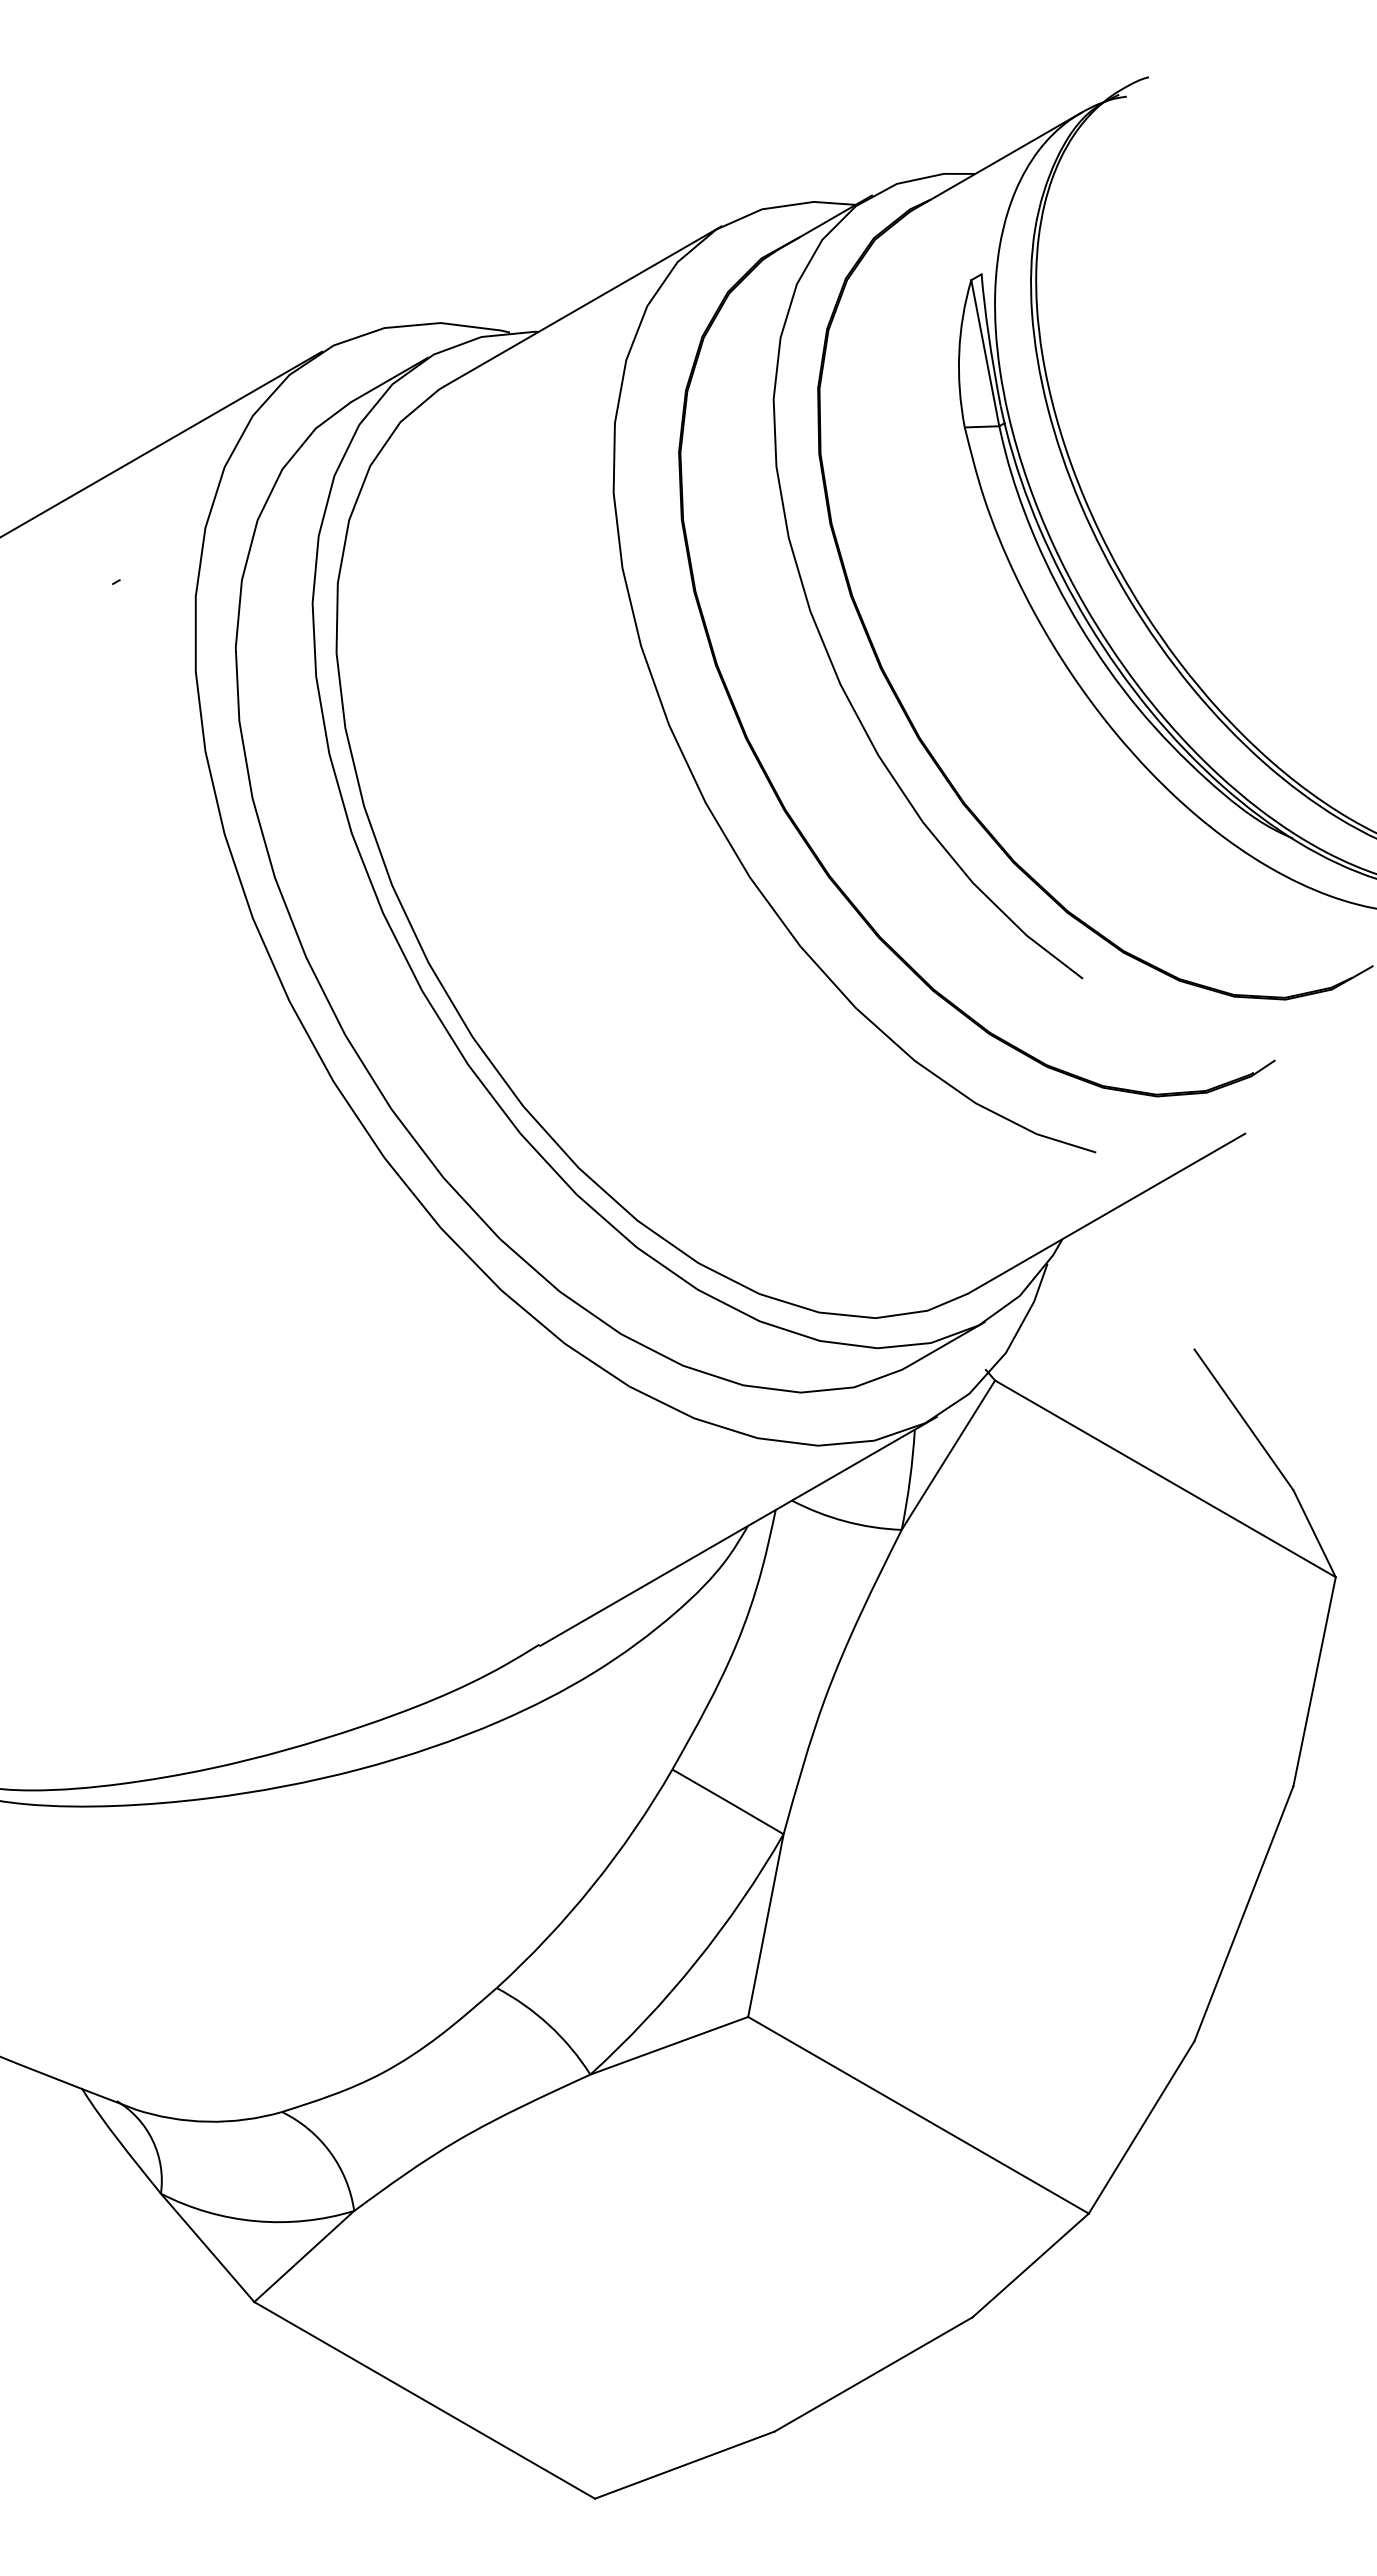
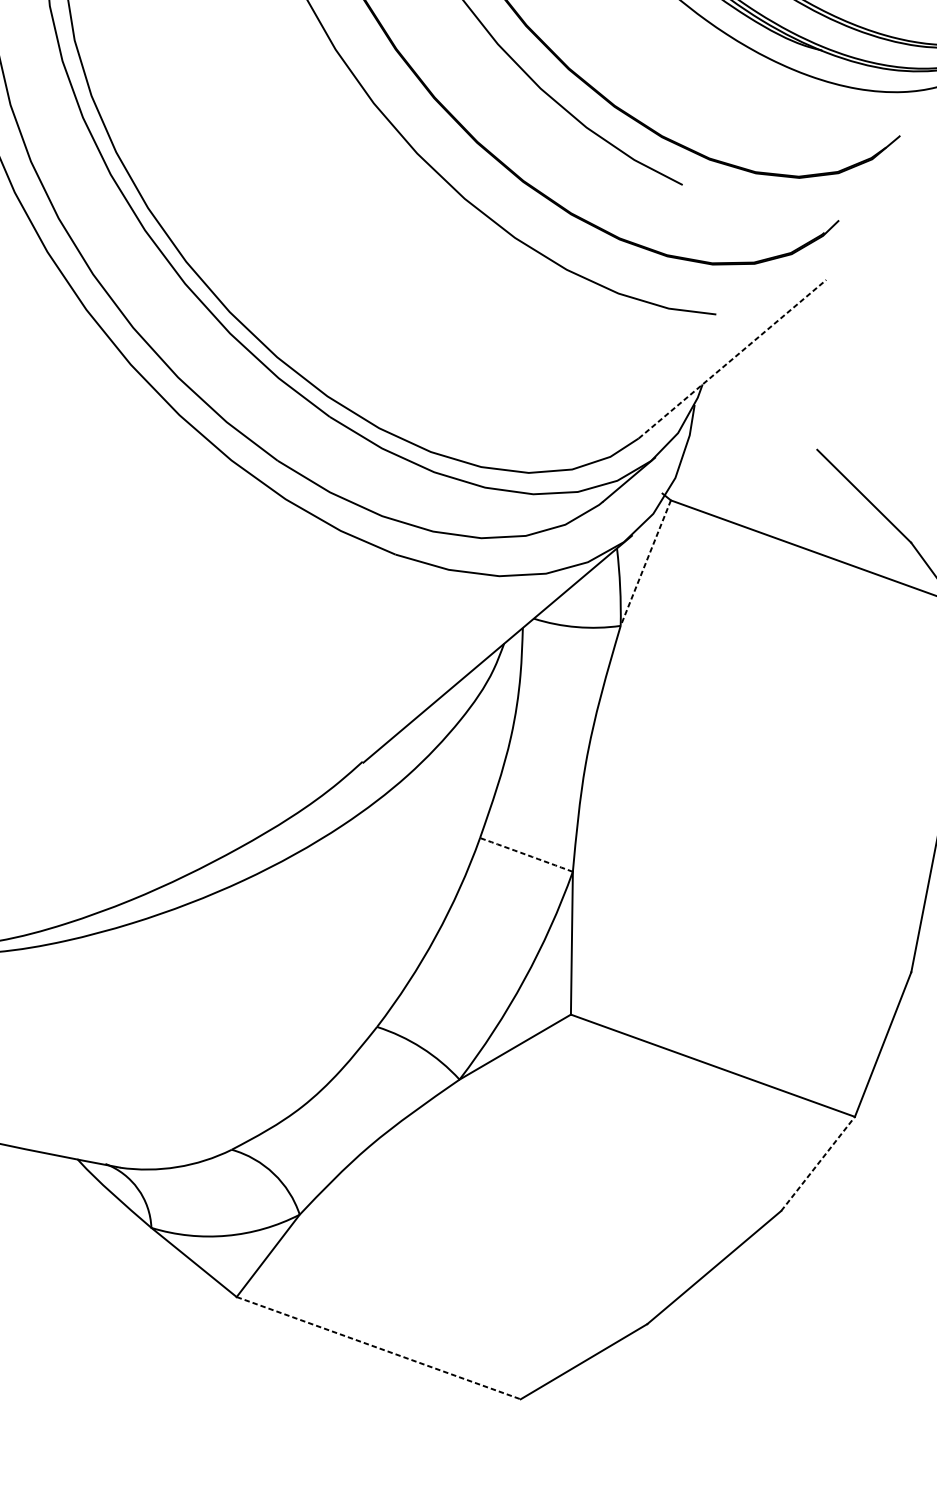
line: (1106, 1213) -> (732, 359), solid -> dashed
line: (948, 1455) -> (645, 563), solid -> dashed
arc: (728, 1801) -> (526, 854), solid -> dashed
line: (1030, 2265) -> (817, 1163), solid -> dashed
line: (424, 2400) -> (378, 1348), solid -> dashed

